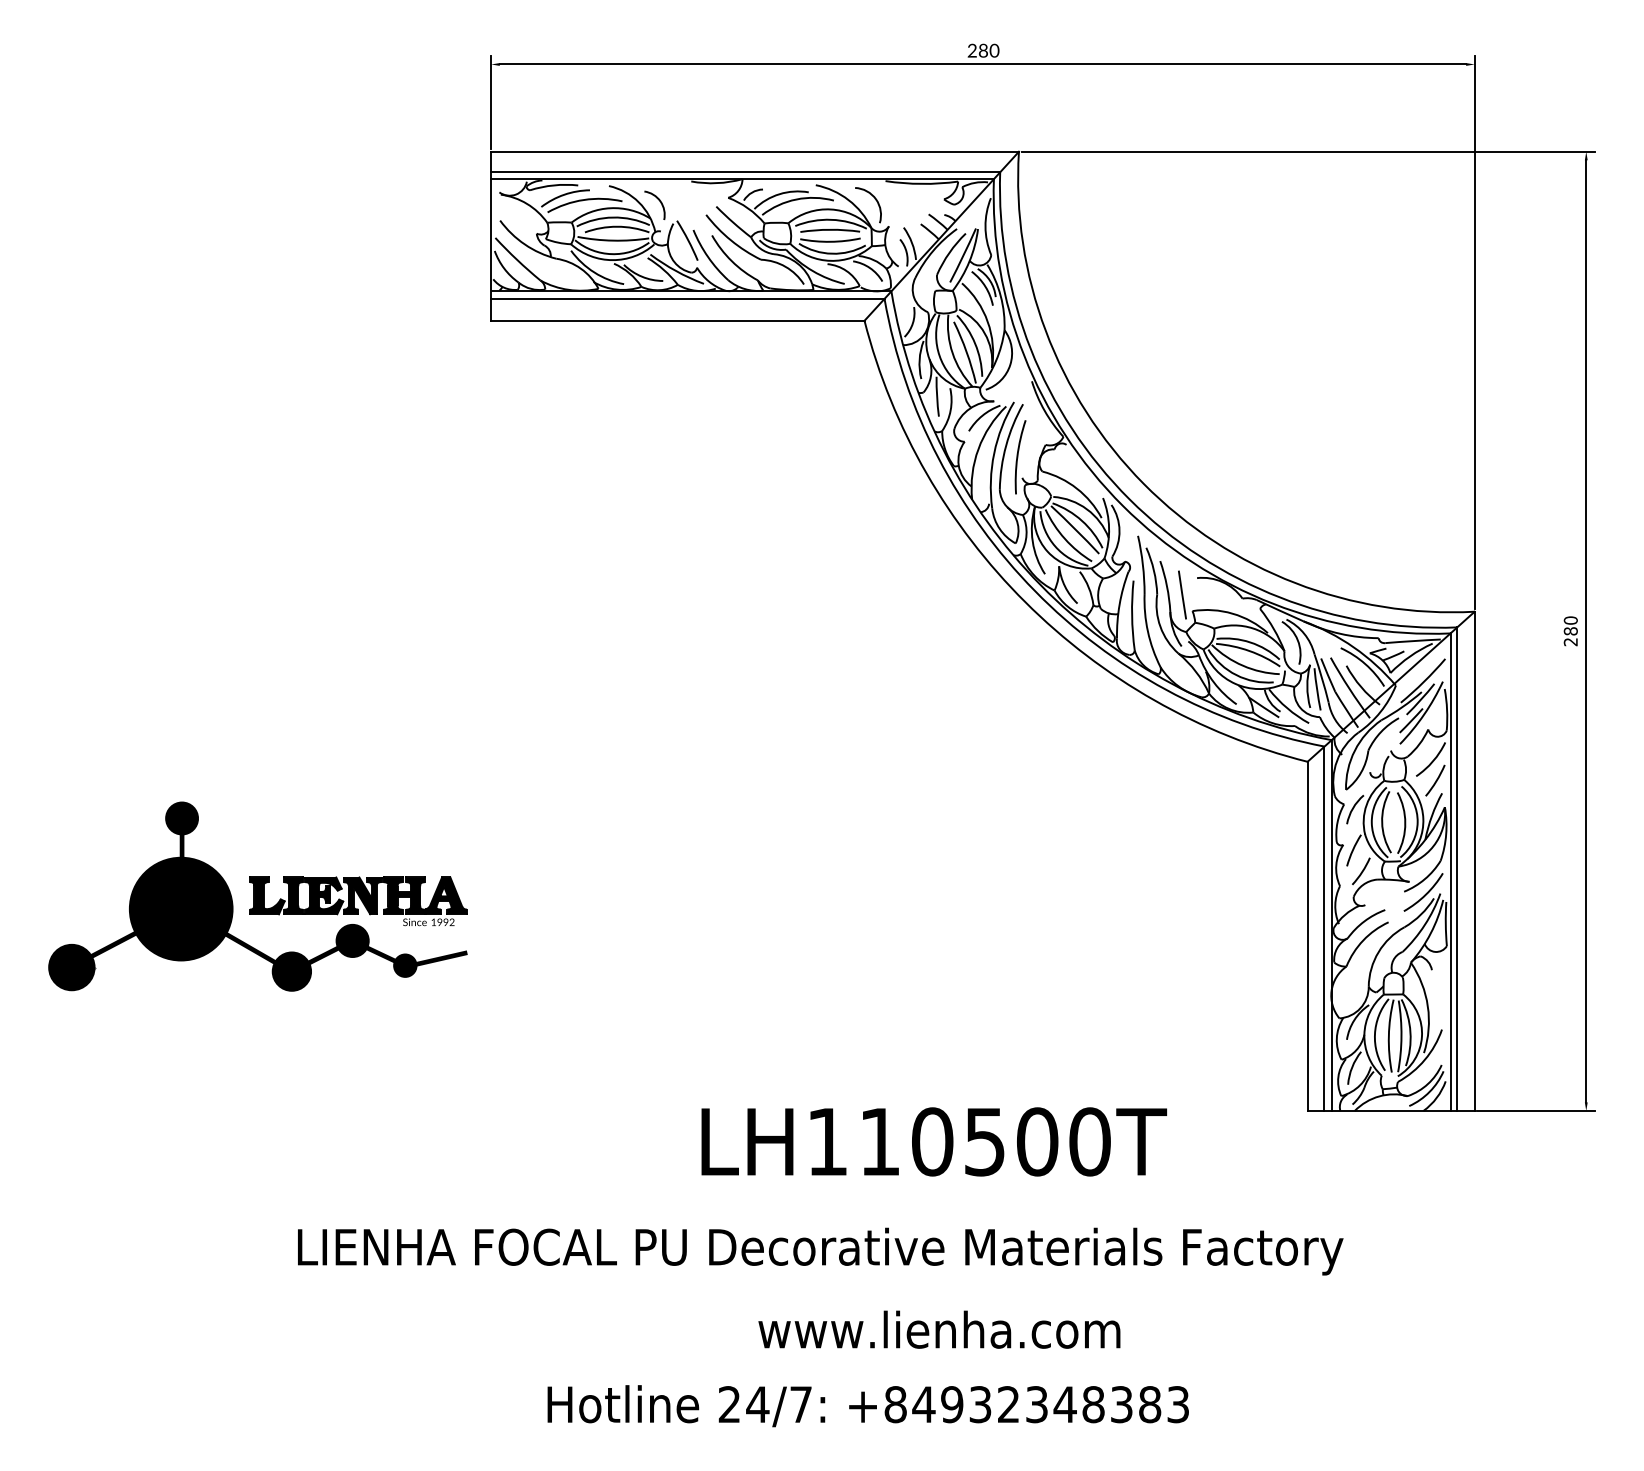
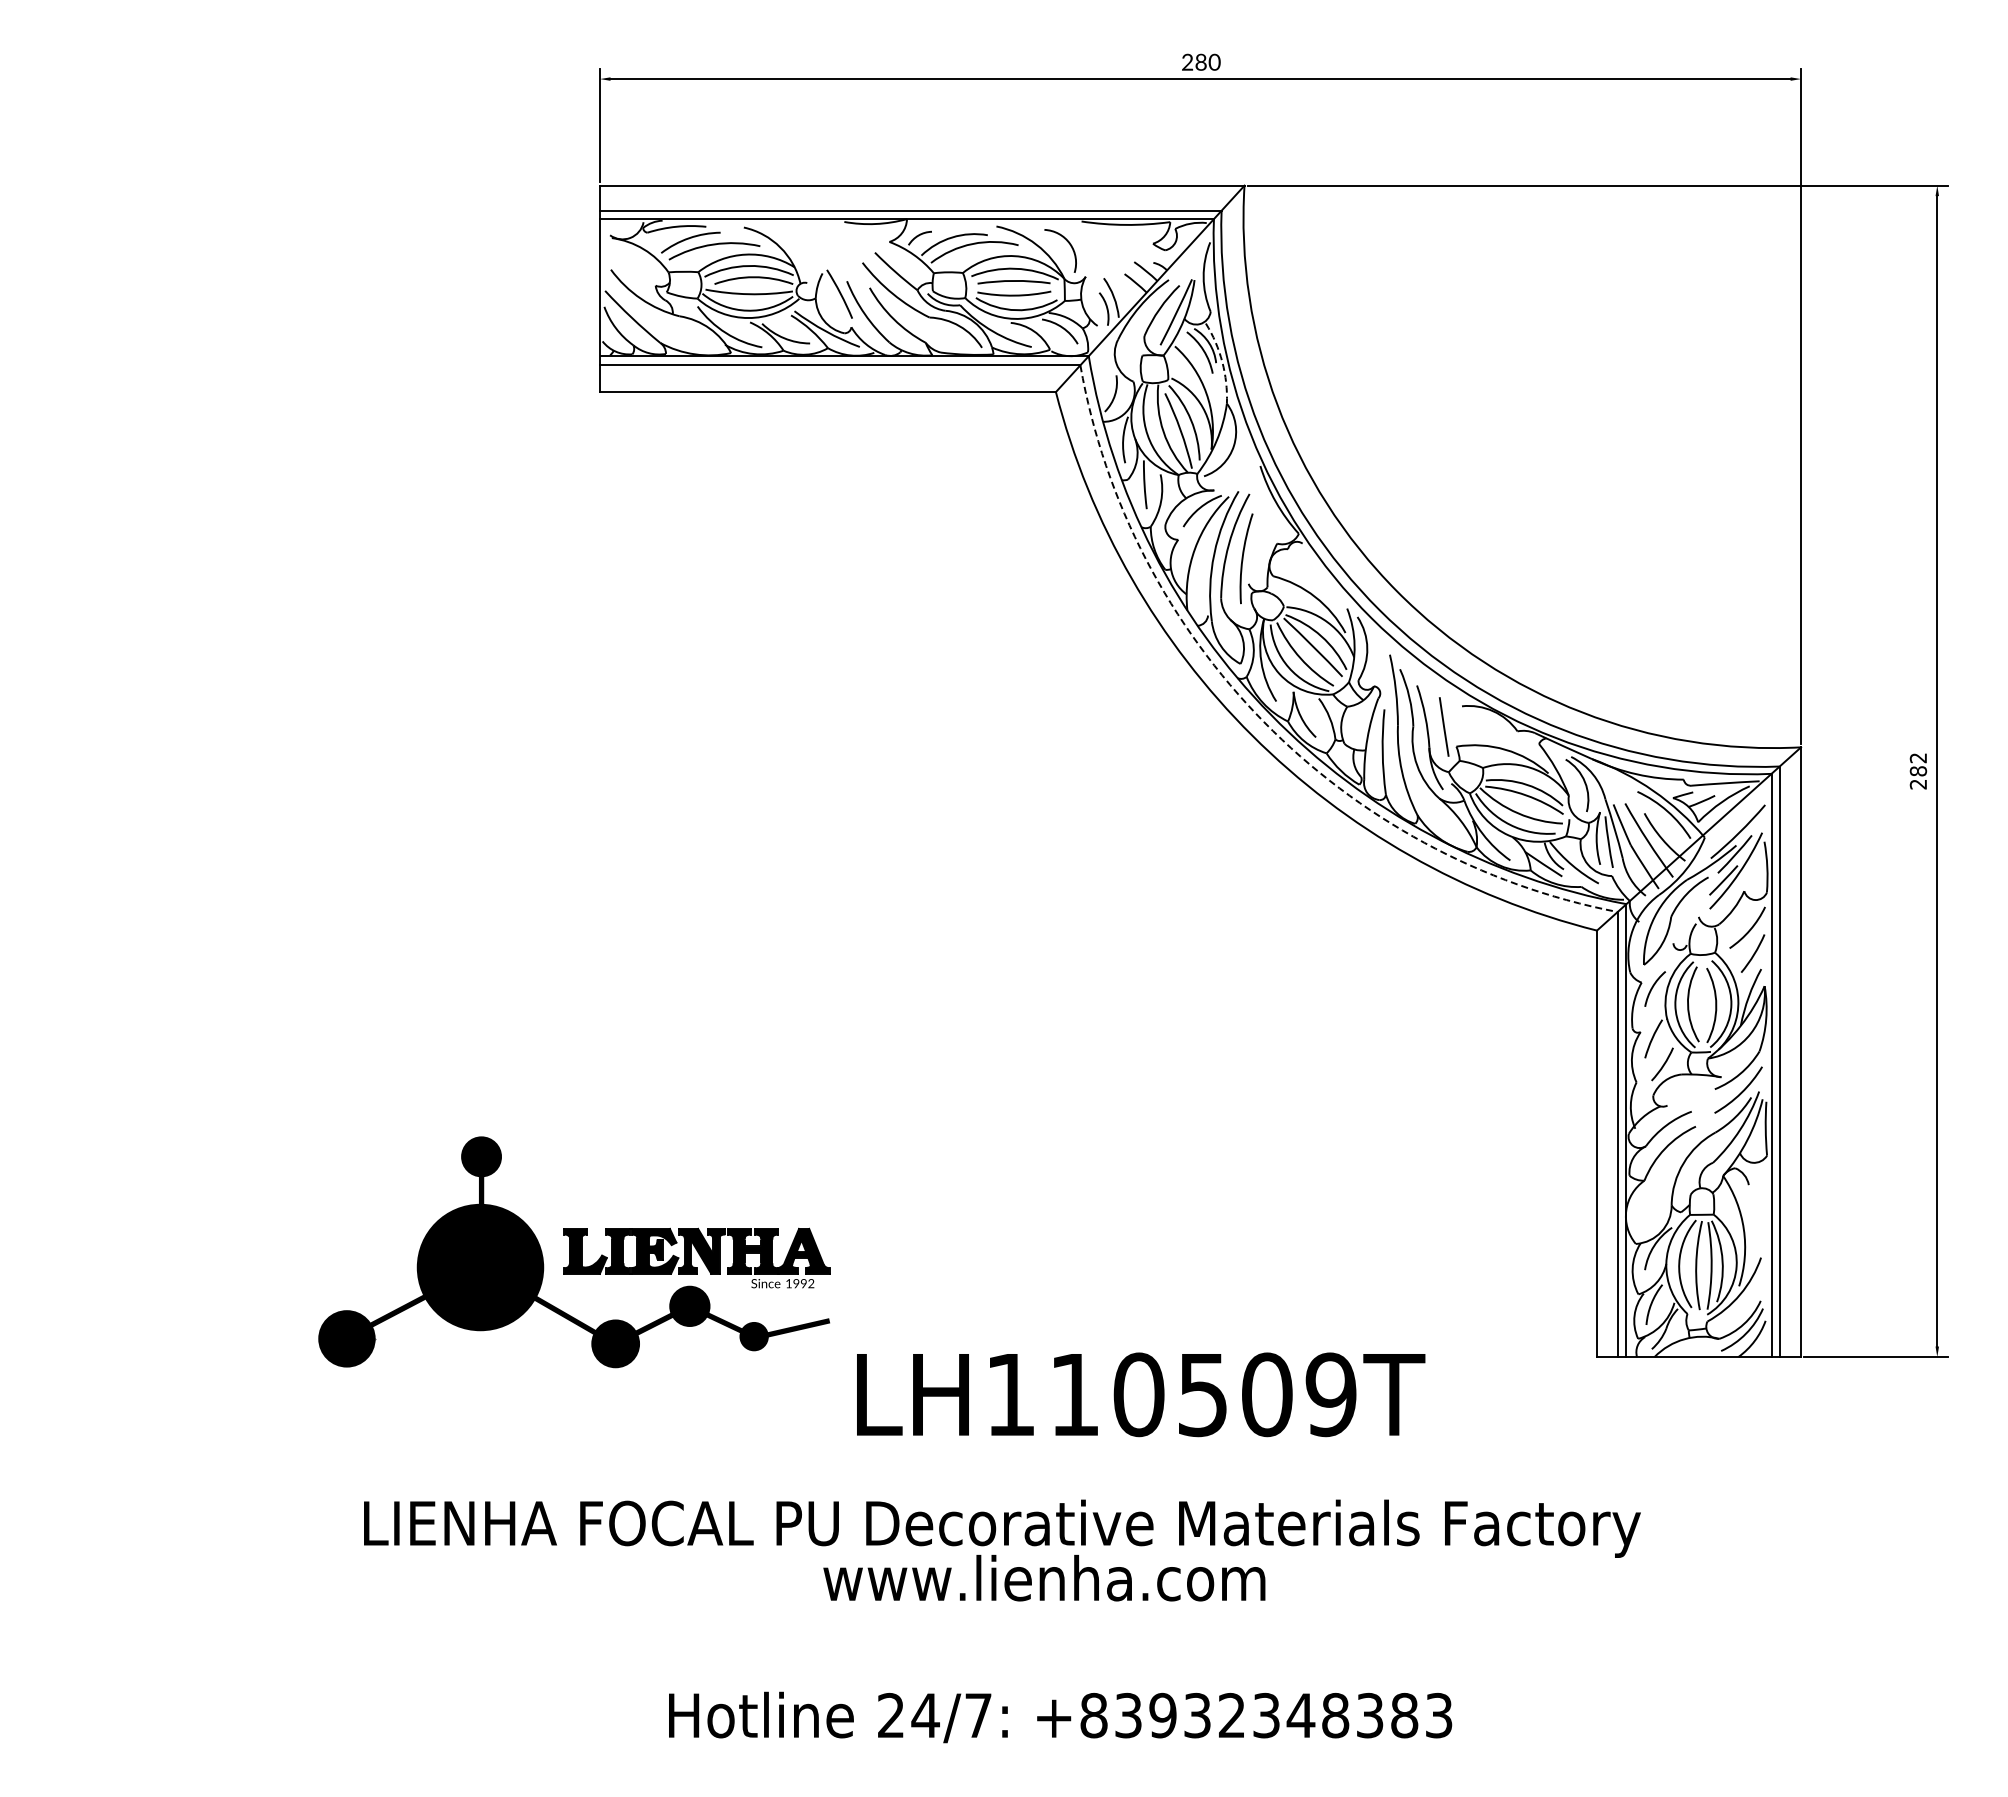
arc: (659, 201) -> (805, 246), removed
arc: (1000, 296) -> (1222, 362), solid -> dashed
arc: (1035, 591) -> (1264, 722), solid -> dashed
text: (1570, 620) -> (1918, 758), 280 -> 282
part: (258, 896) -> (574, 1252), moved
text: (1089, 1141) -> (1330, 1394), LH110500T -> LH110509T
text: (939, 1330) -> (1044, 1578), moved
text: (923, 1404) -> (1128, 1715), +84932348383 -> +83932348383

